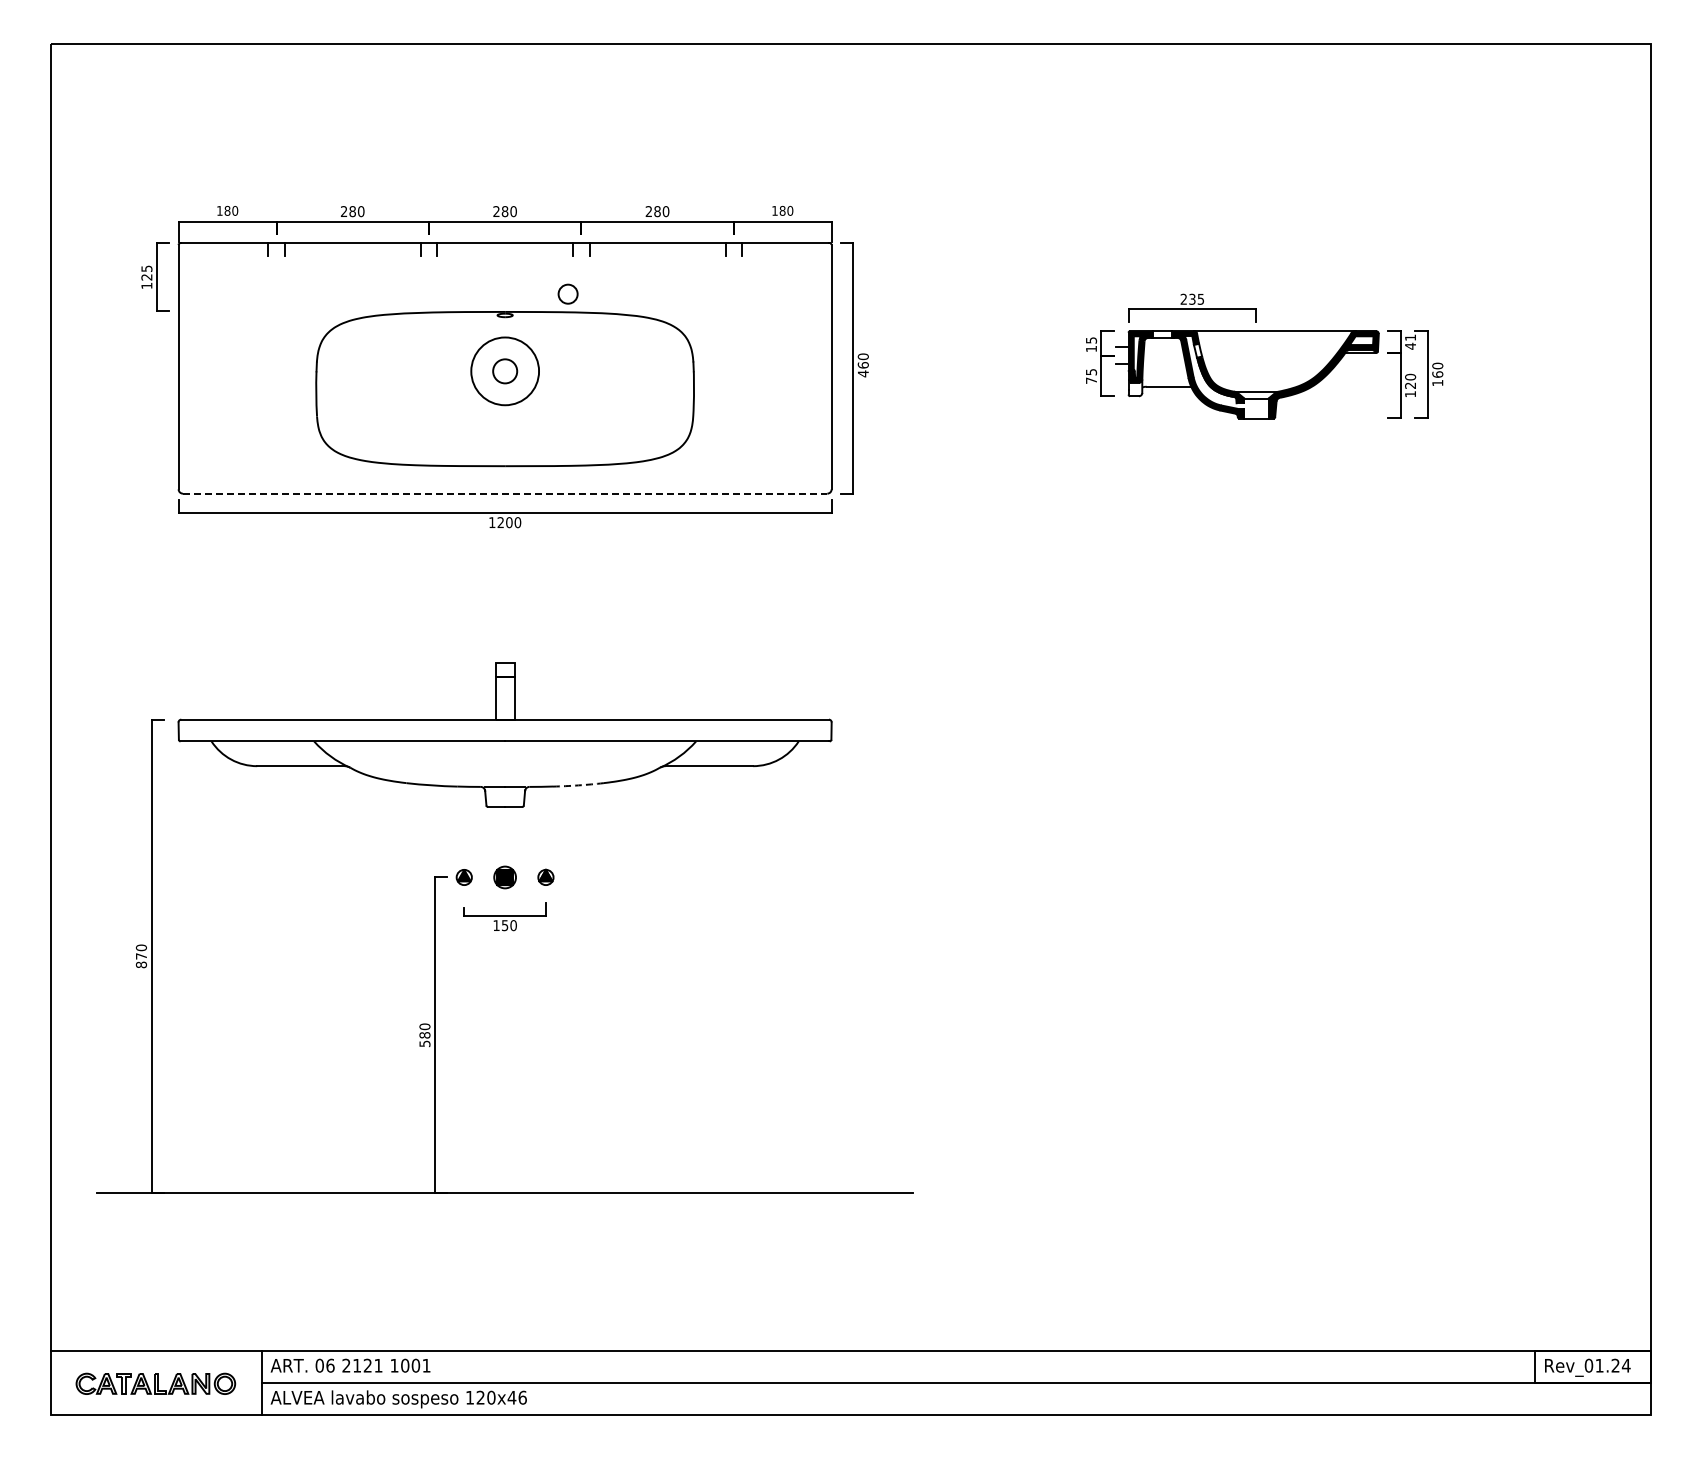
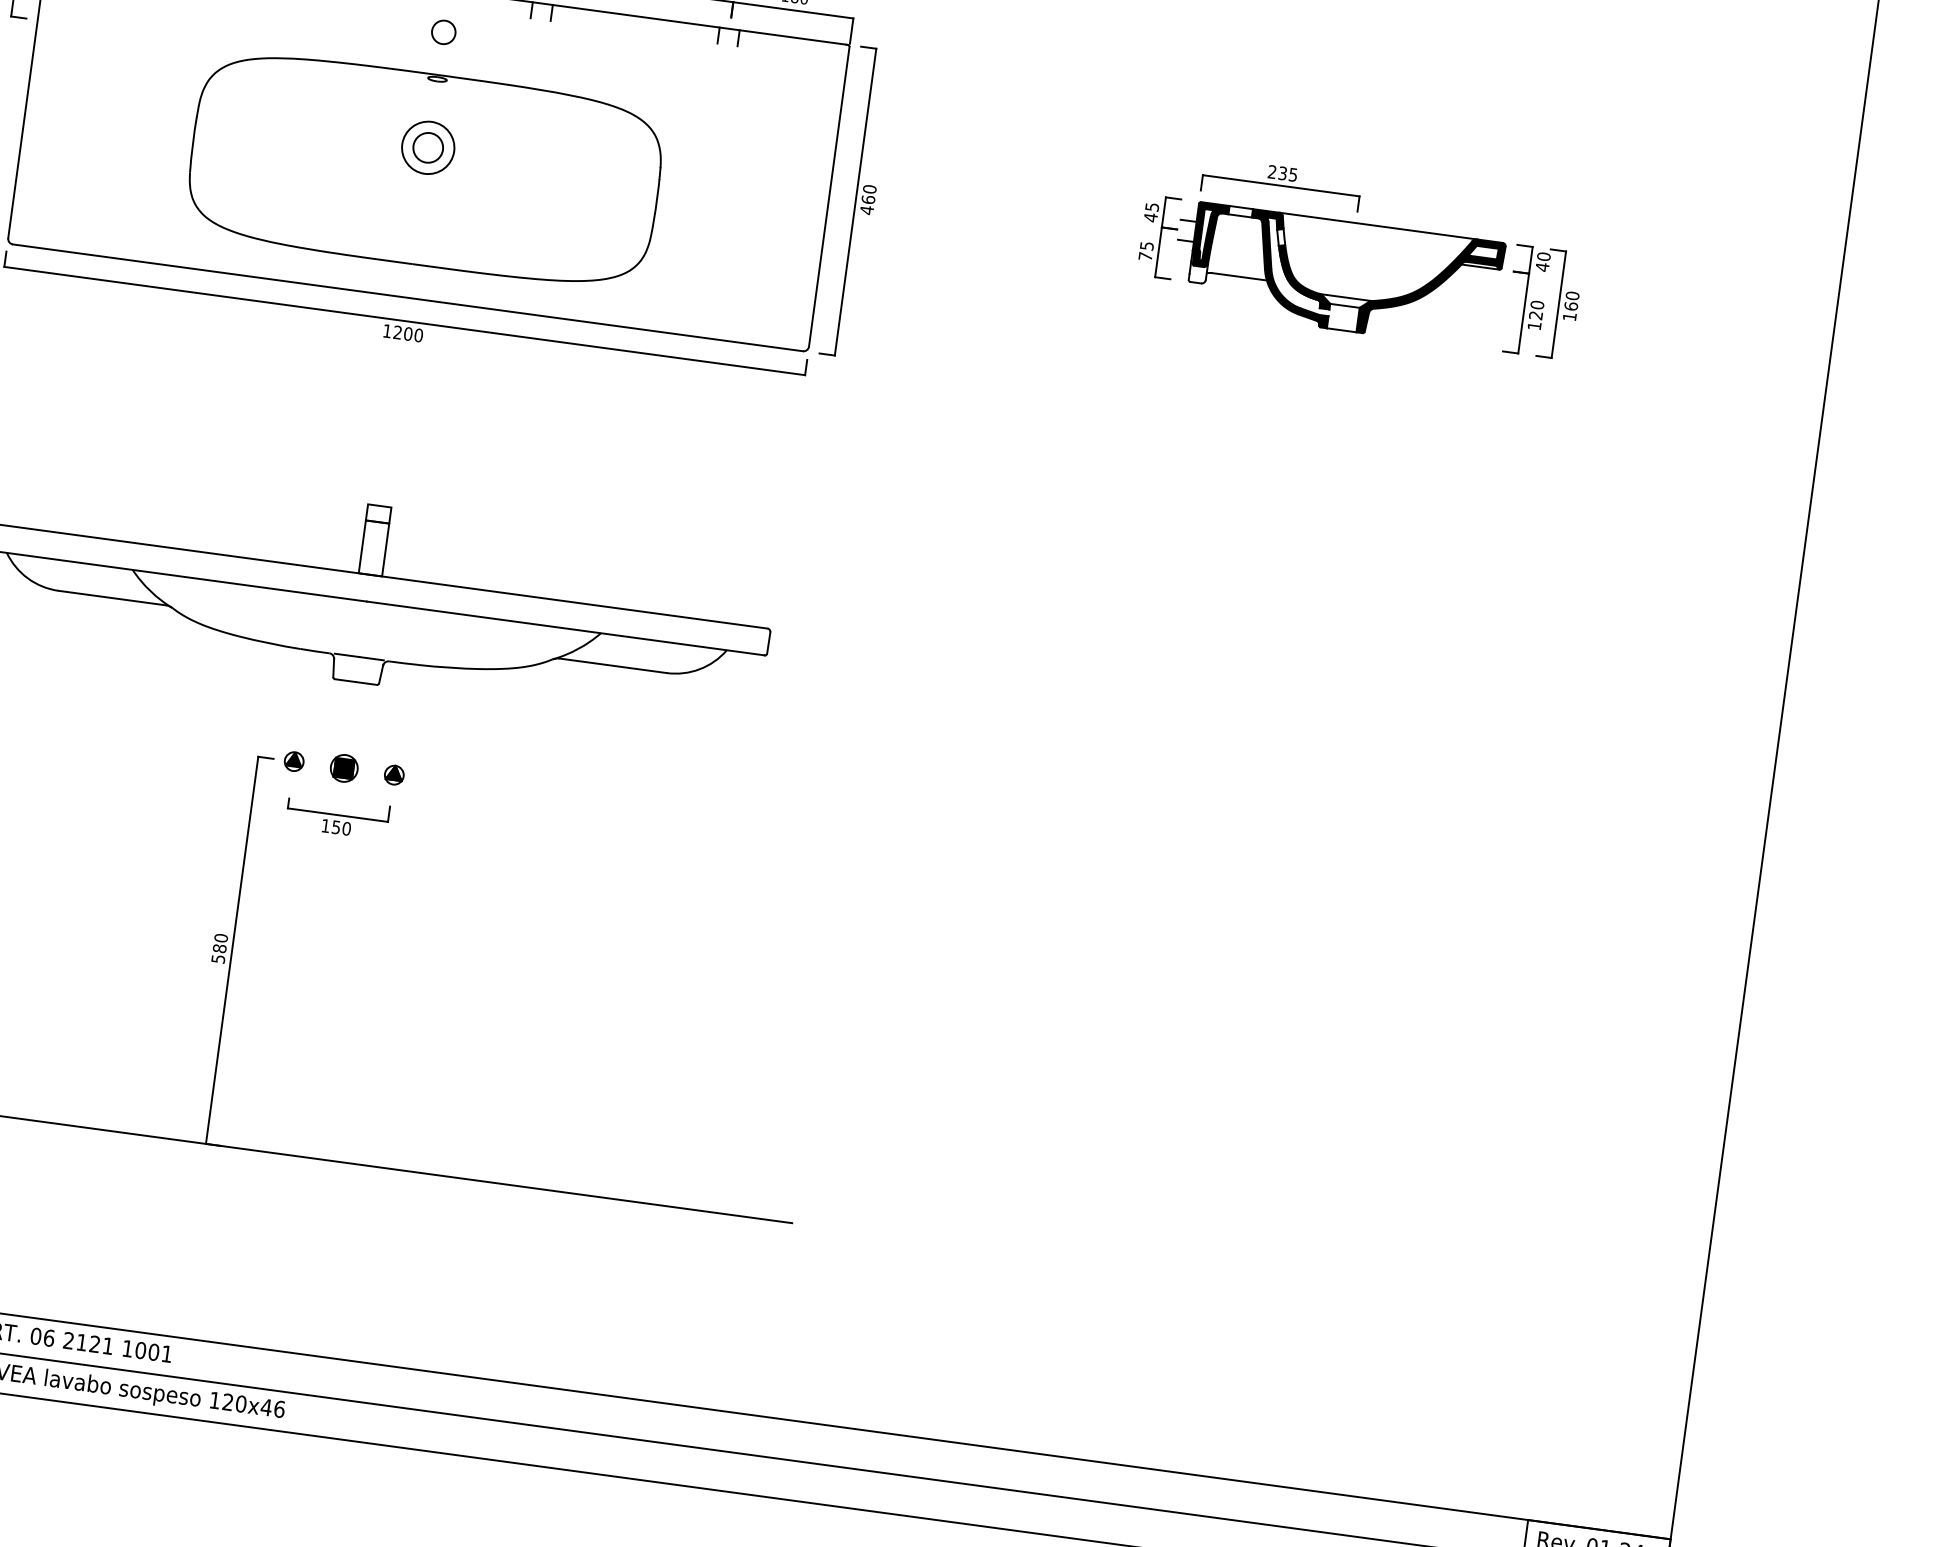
circle: (567, 293) -> (443, 31), moved
text: (1410, 337) -> (1543, 256), 41 -> 40
text: (1091, 348) -> (1150, 217), 15 -> 45
circle: (505, 371) -> (428, 148), size x0.62
line: (505, 493) -> (408, 297), dashed -> solid
arc: (578, 785) -> (449, 667), dashed -> solid

